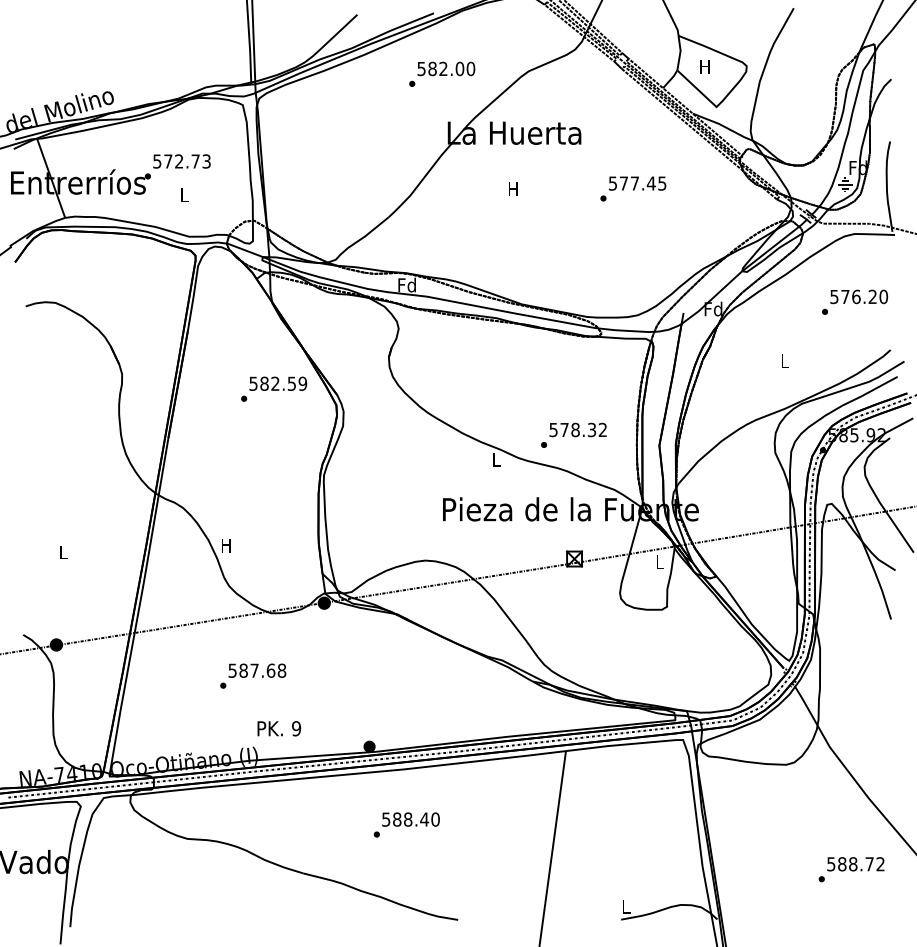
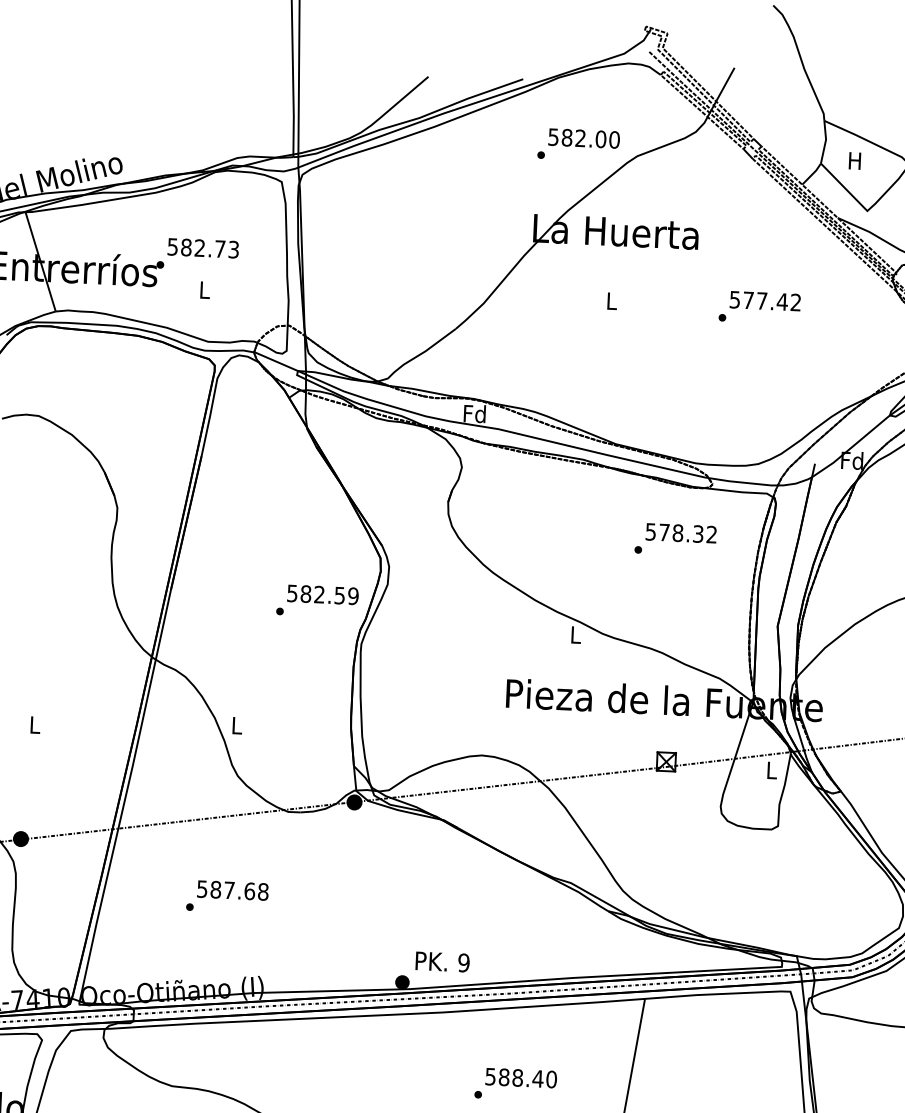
text: (442, 73) -> (579, 143), moved
text: (168, 161) -> (186, 247), 572.73 -> 582.73
text: (662, 183) -> (796, 302), 577.45 -> 577.42
text: (513, 188) -> (611, 300), H -> L
text: (274, 388) -> (318, 600), moved
text: (573, 434) -> (675, 538), moved
text: (226, 545) -> (236, 725), H -> L
text: (253, 675) -> (227, 896), moved
text: (279, 728) -> (442, 961), moved
text: (406, 824) -> (515, 1083), moved

